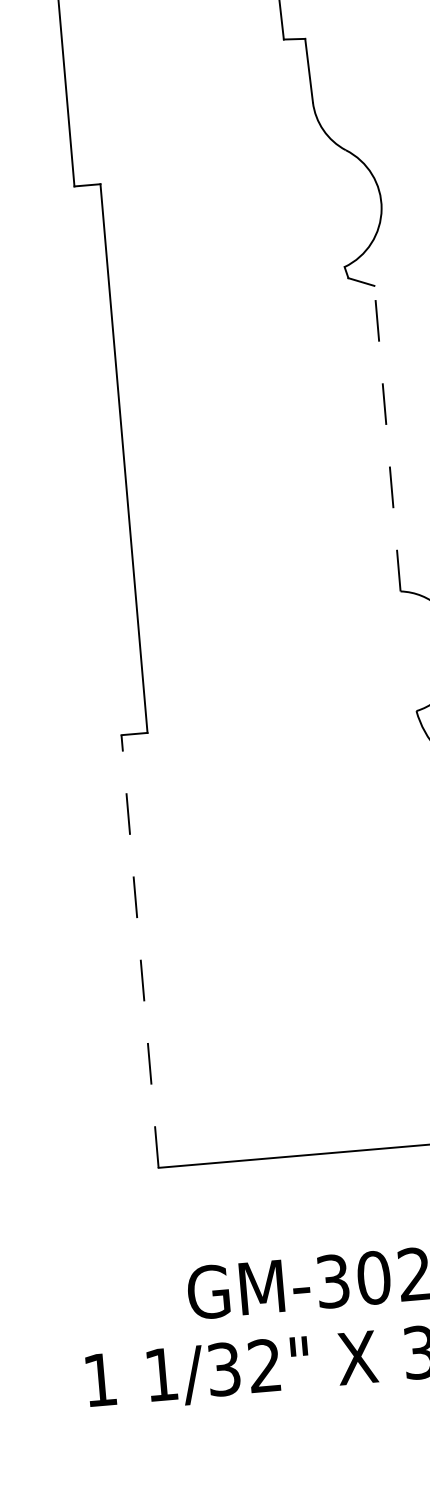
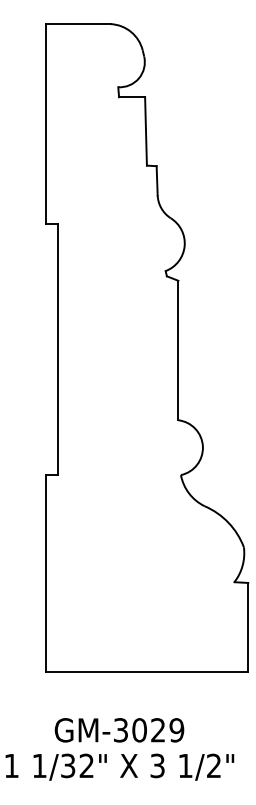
line: (387, 438) -> (178, 350), dashed -> solid
line: (140, 951) -> (46, 573), dashed -> solid

